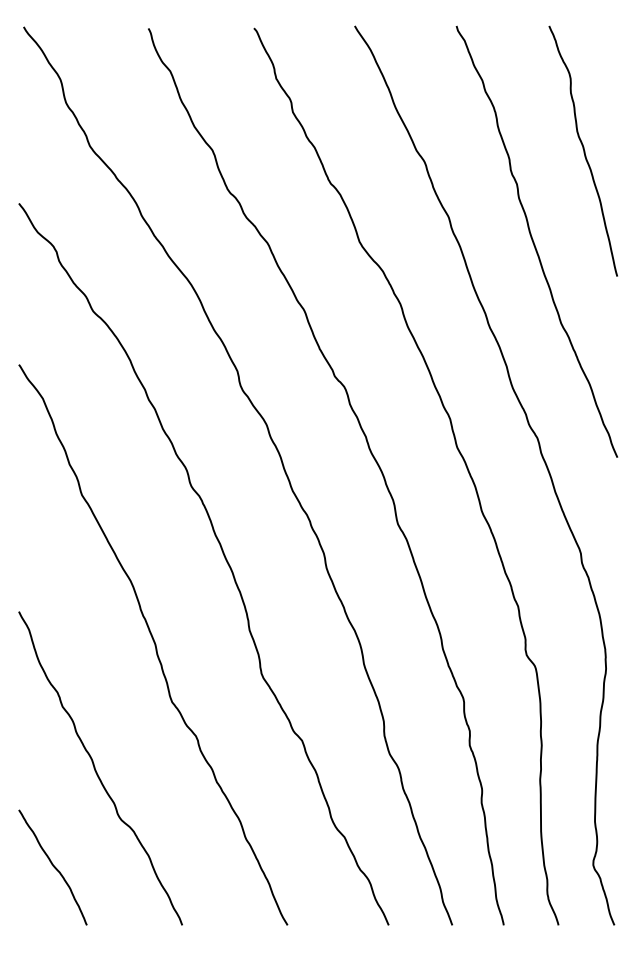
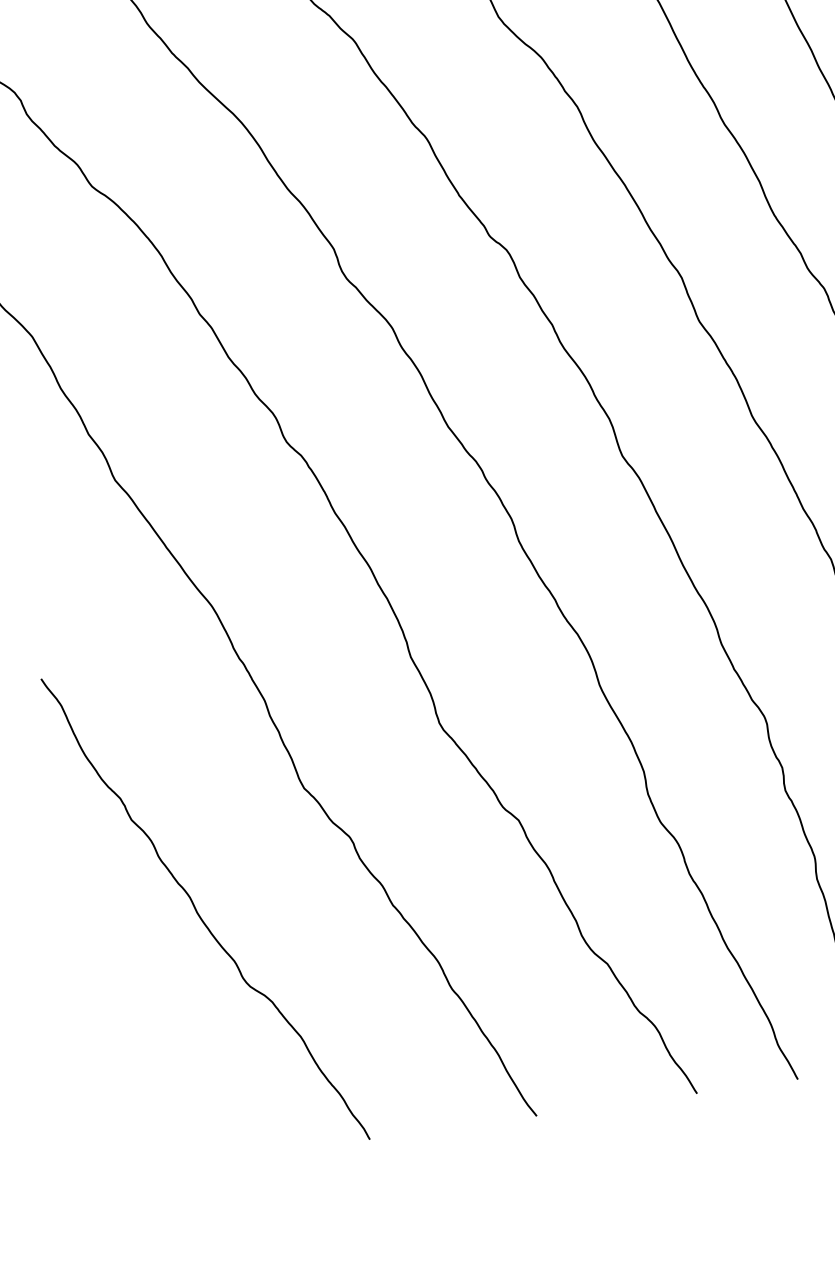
curve: (52, 866) -> (151, 1075), removed

